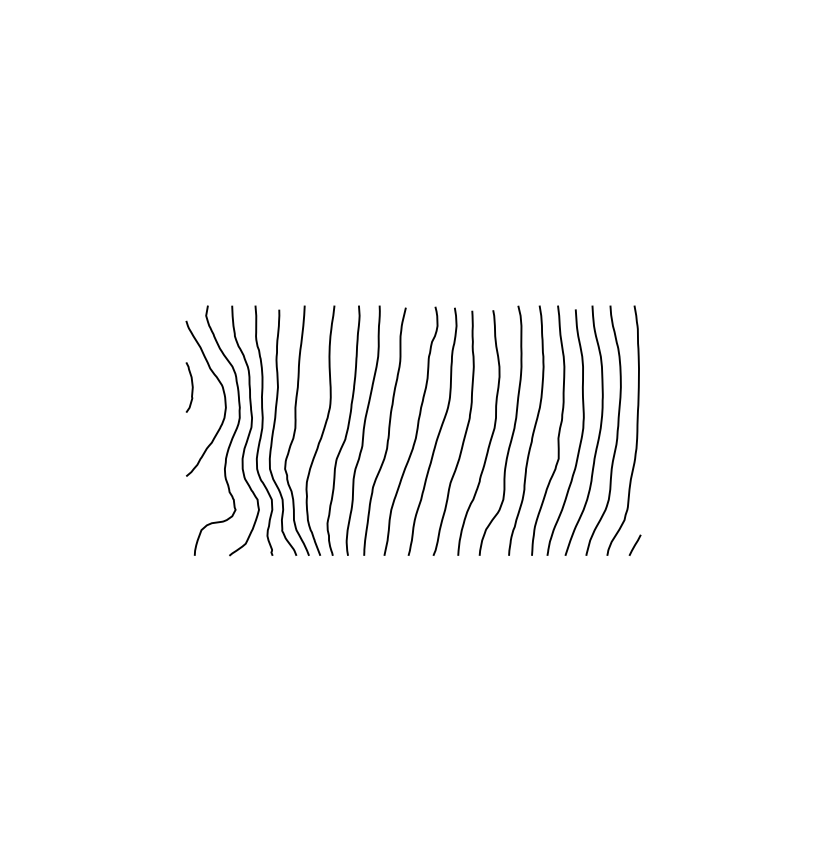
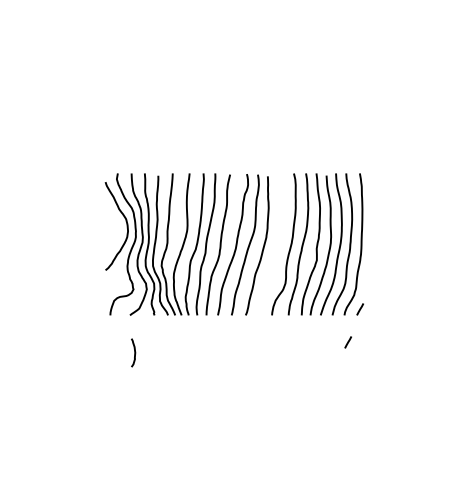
curve: (191, 386) -> (134, 352), moved
curve: (489, 437) -> (277, 248), removed
line: (612, 603) -> (347, 342), added

